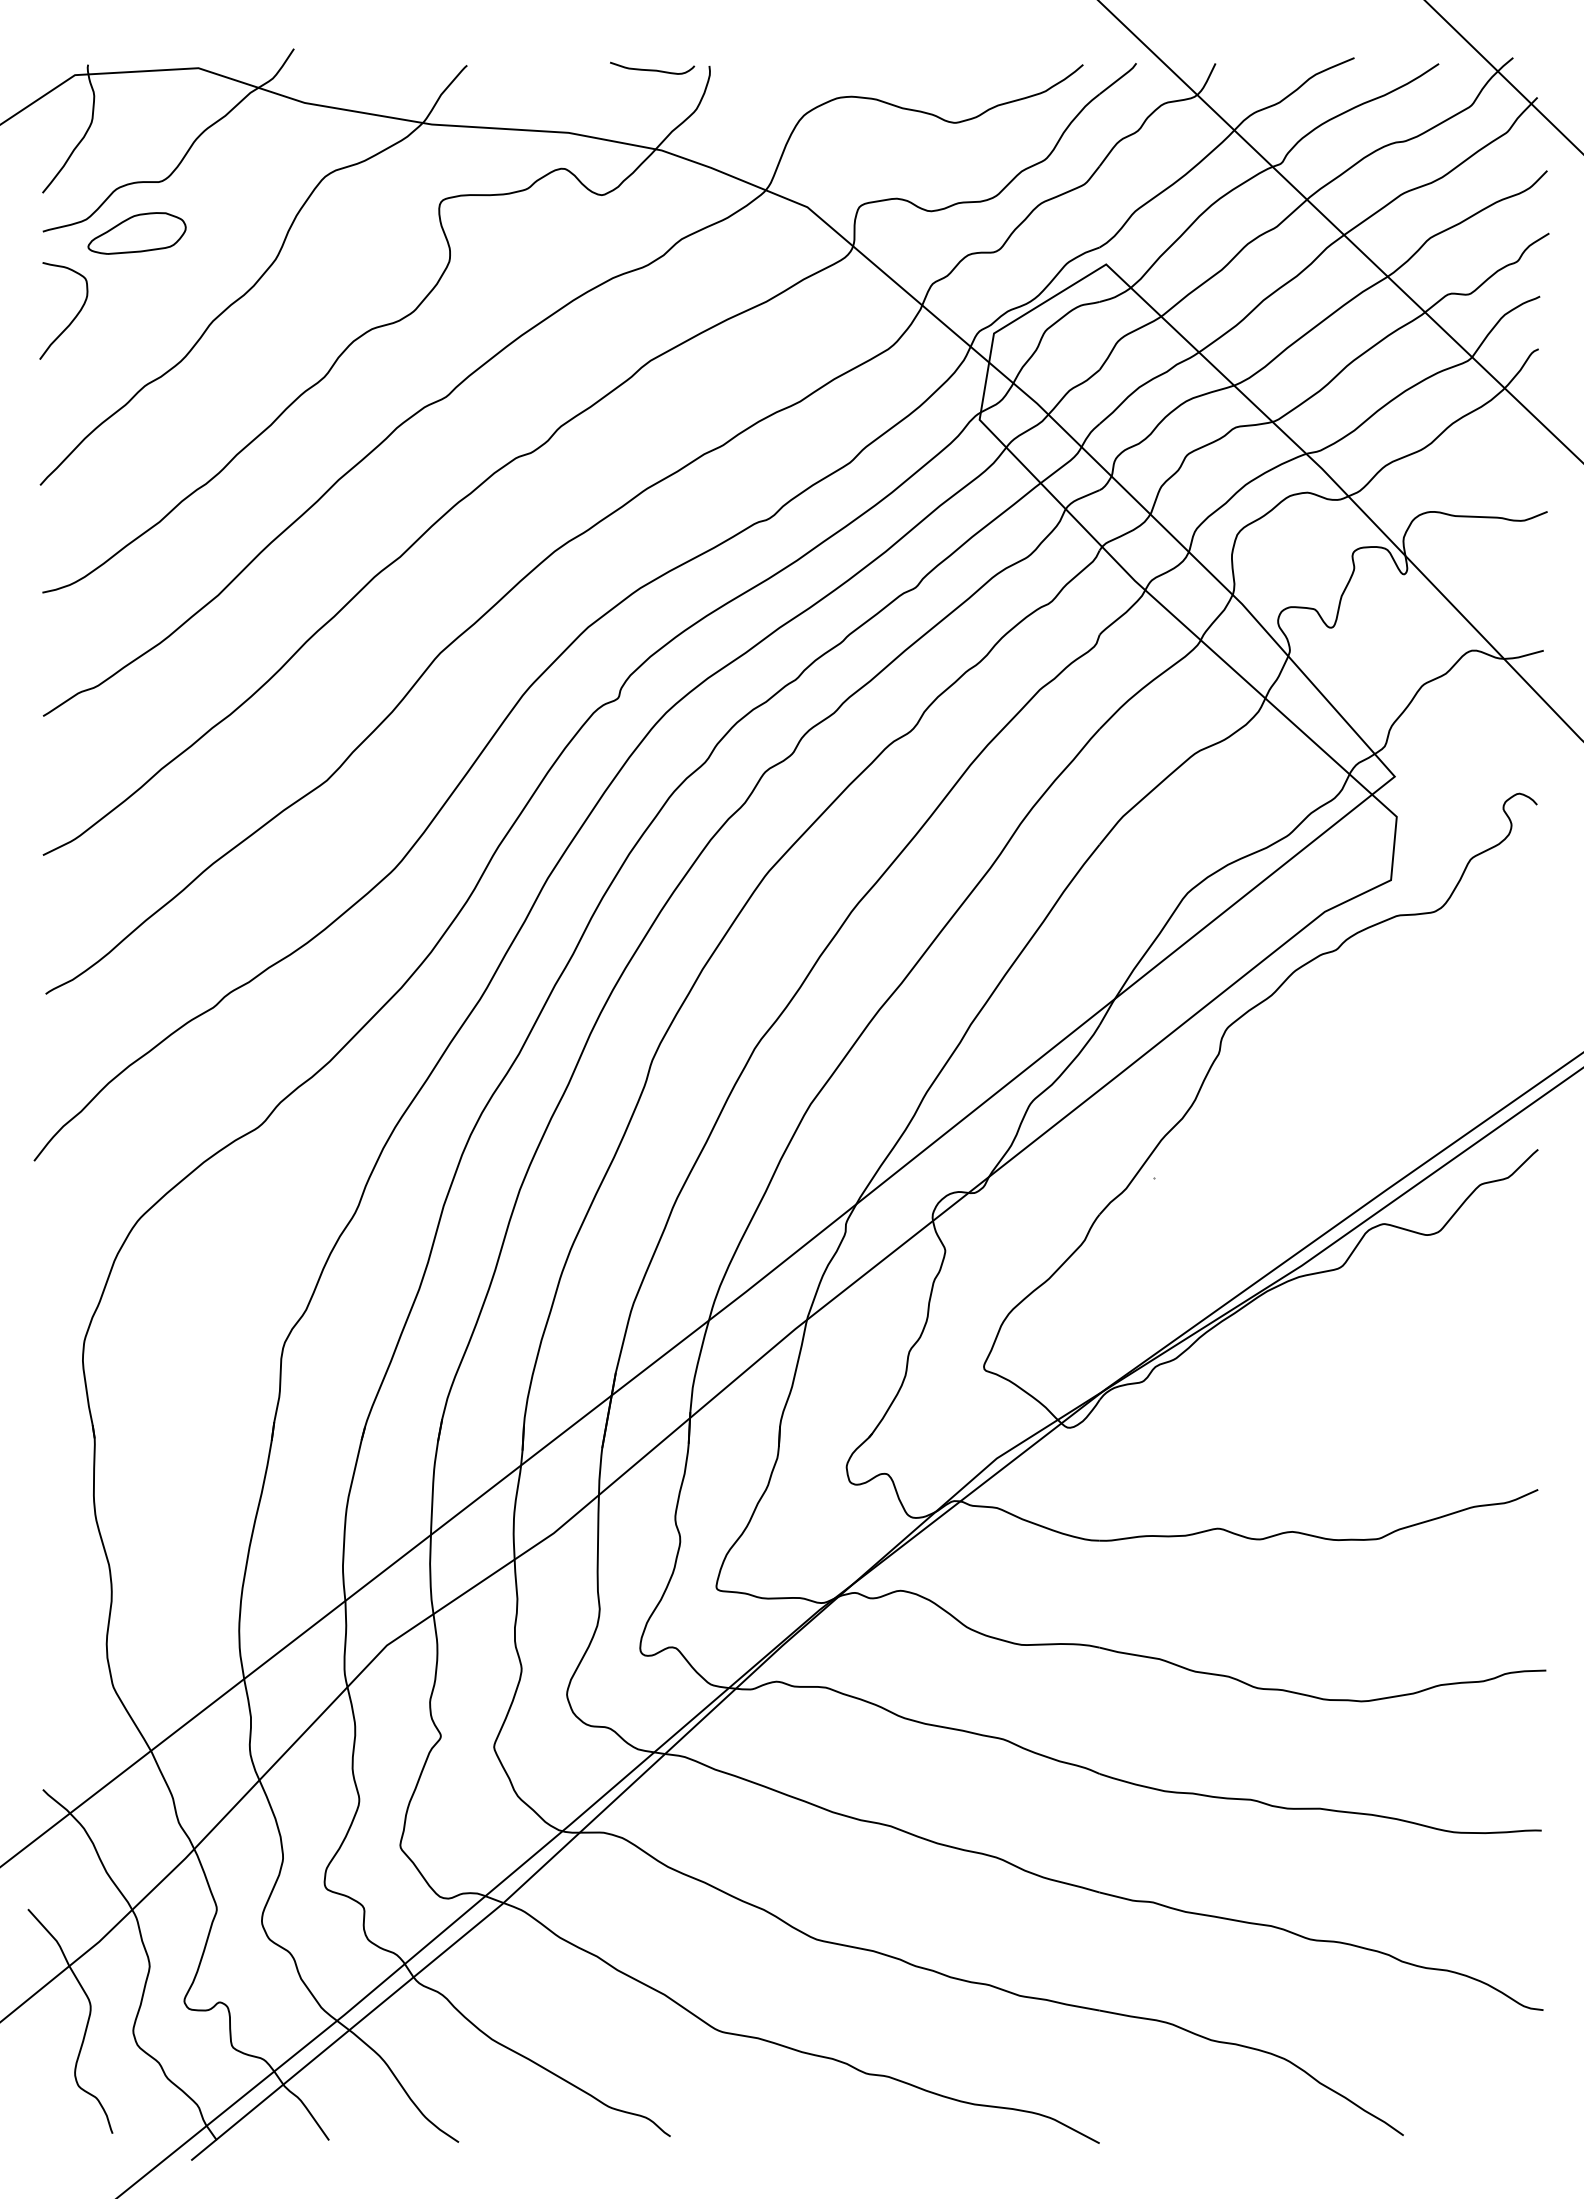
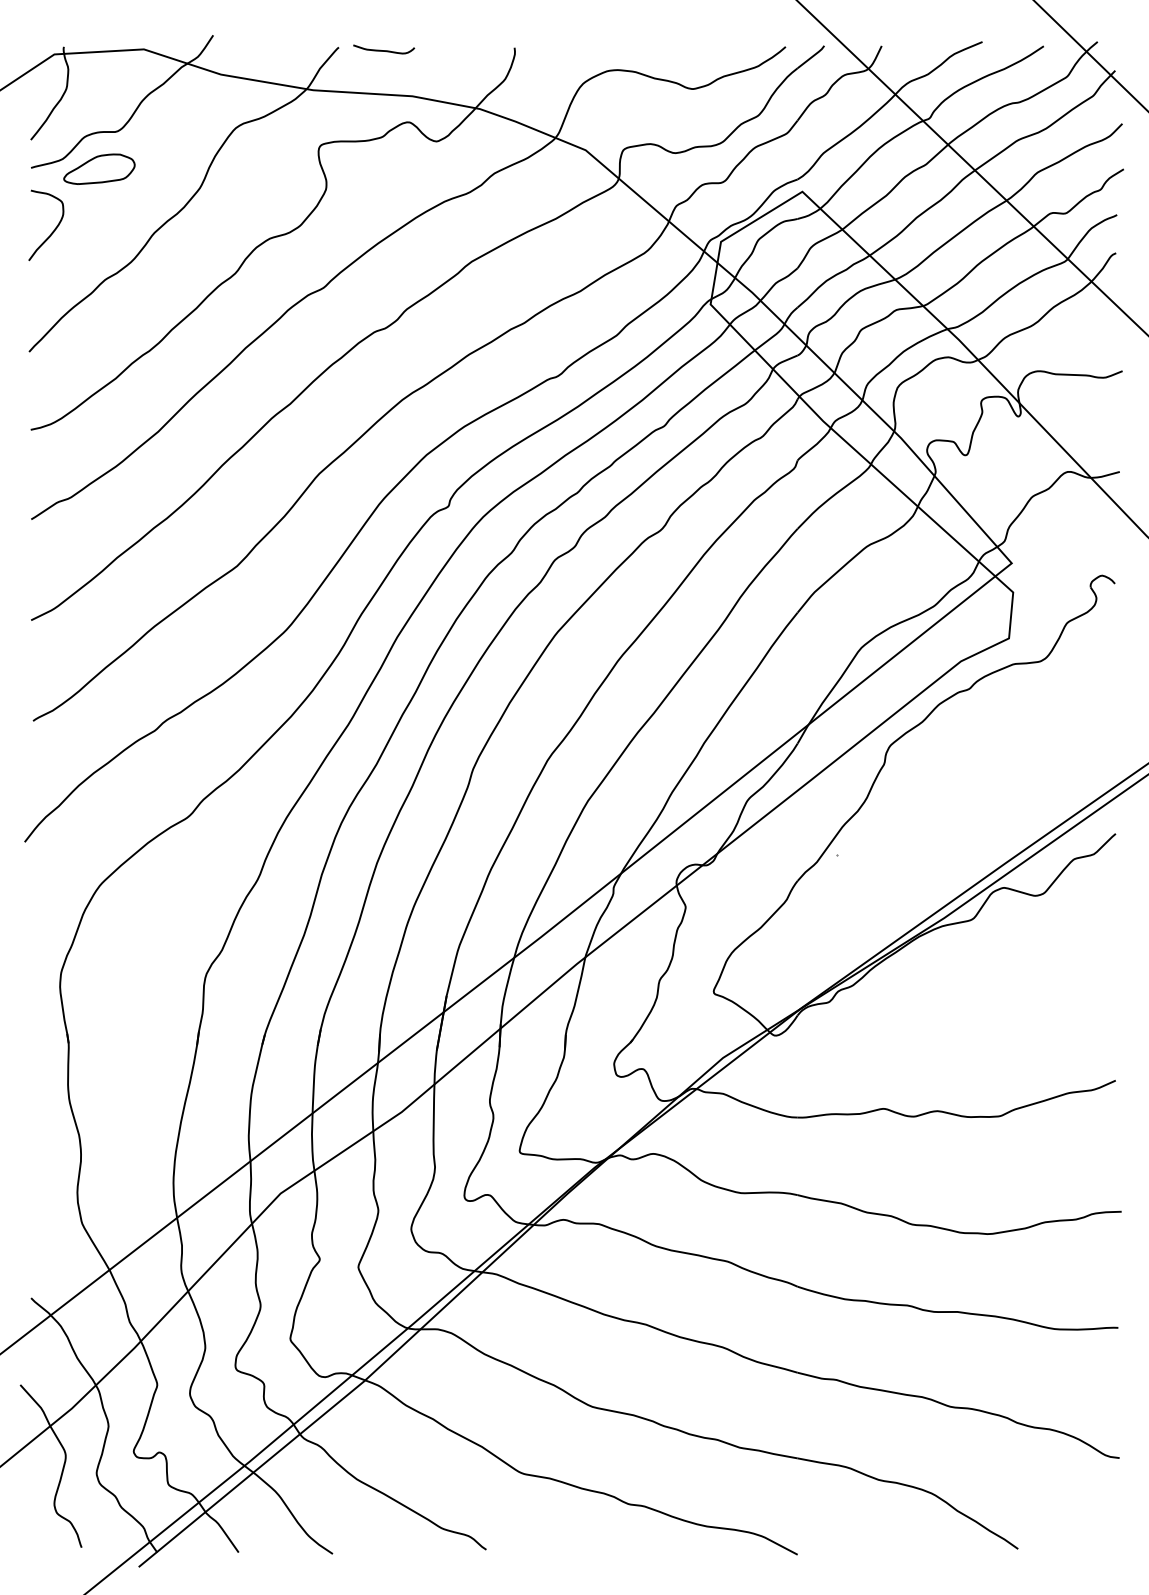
curve: (652, 69) -> (384, 50), moved

